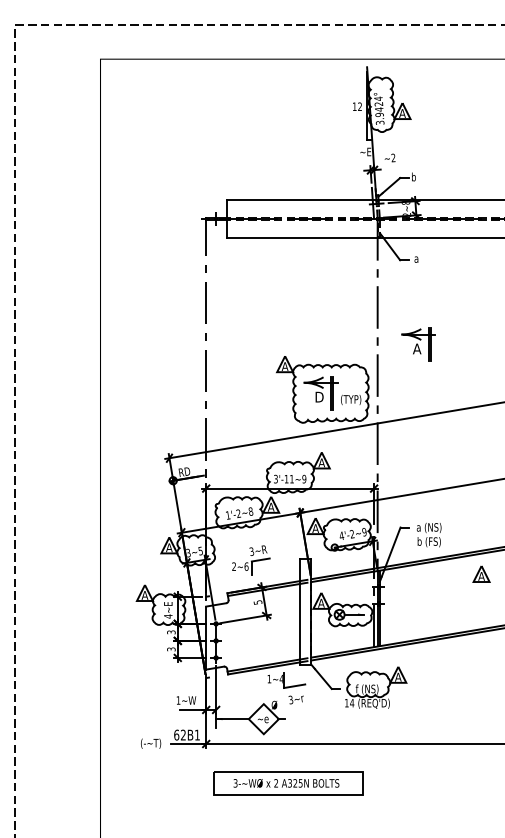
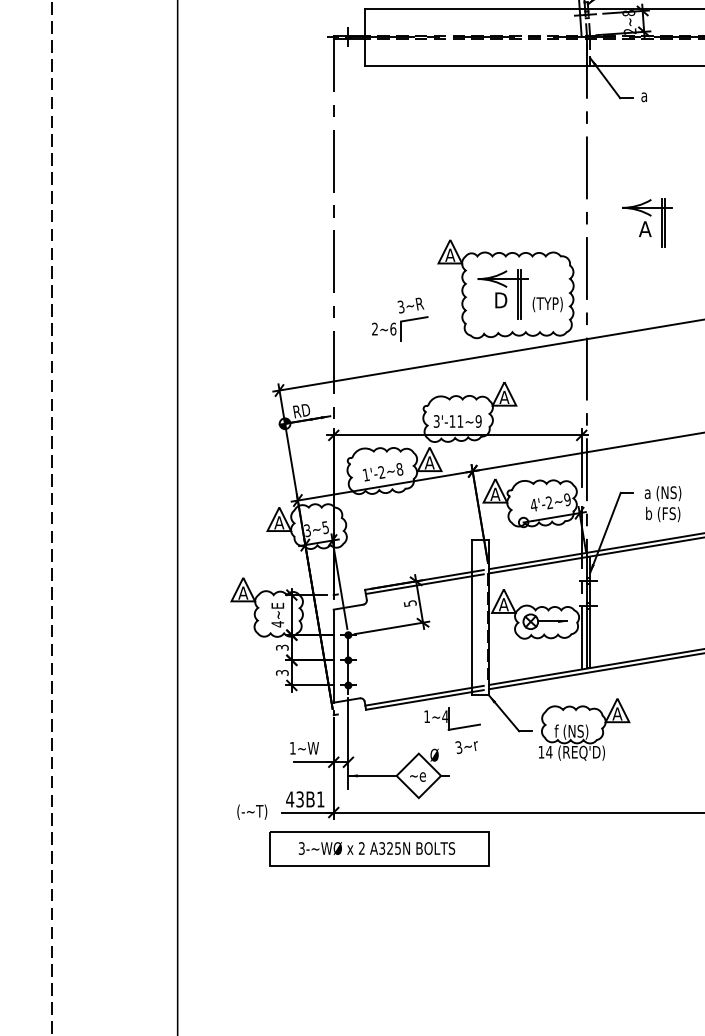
part: (251, 560) -> (400, 320), moved
text: (179, 734) -> (294, 798), 62B1 -> 43B1
part: (288, 783) -> (379, 848), moved

